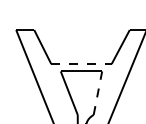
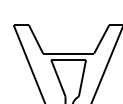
line: (82, 63) -> (69, 53), dashed -> solid
line: (97, 93) -> (82, 78), dashed -> solid

